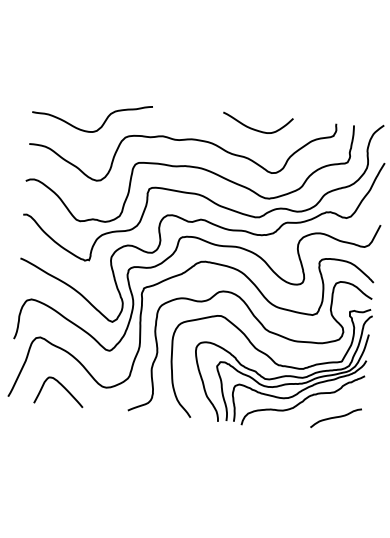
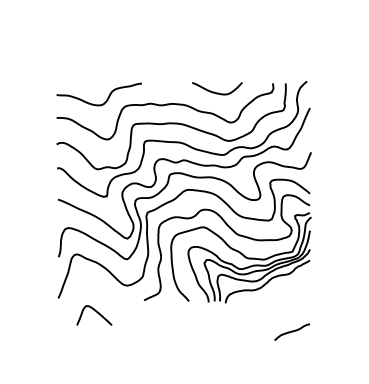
curve: (62, 387) -> (96, 312), moved
curve: (336, 417) -> (292, 331), moved

